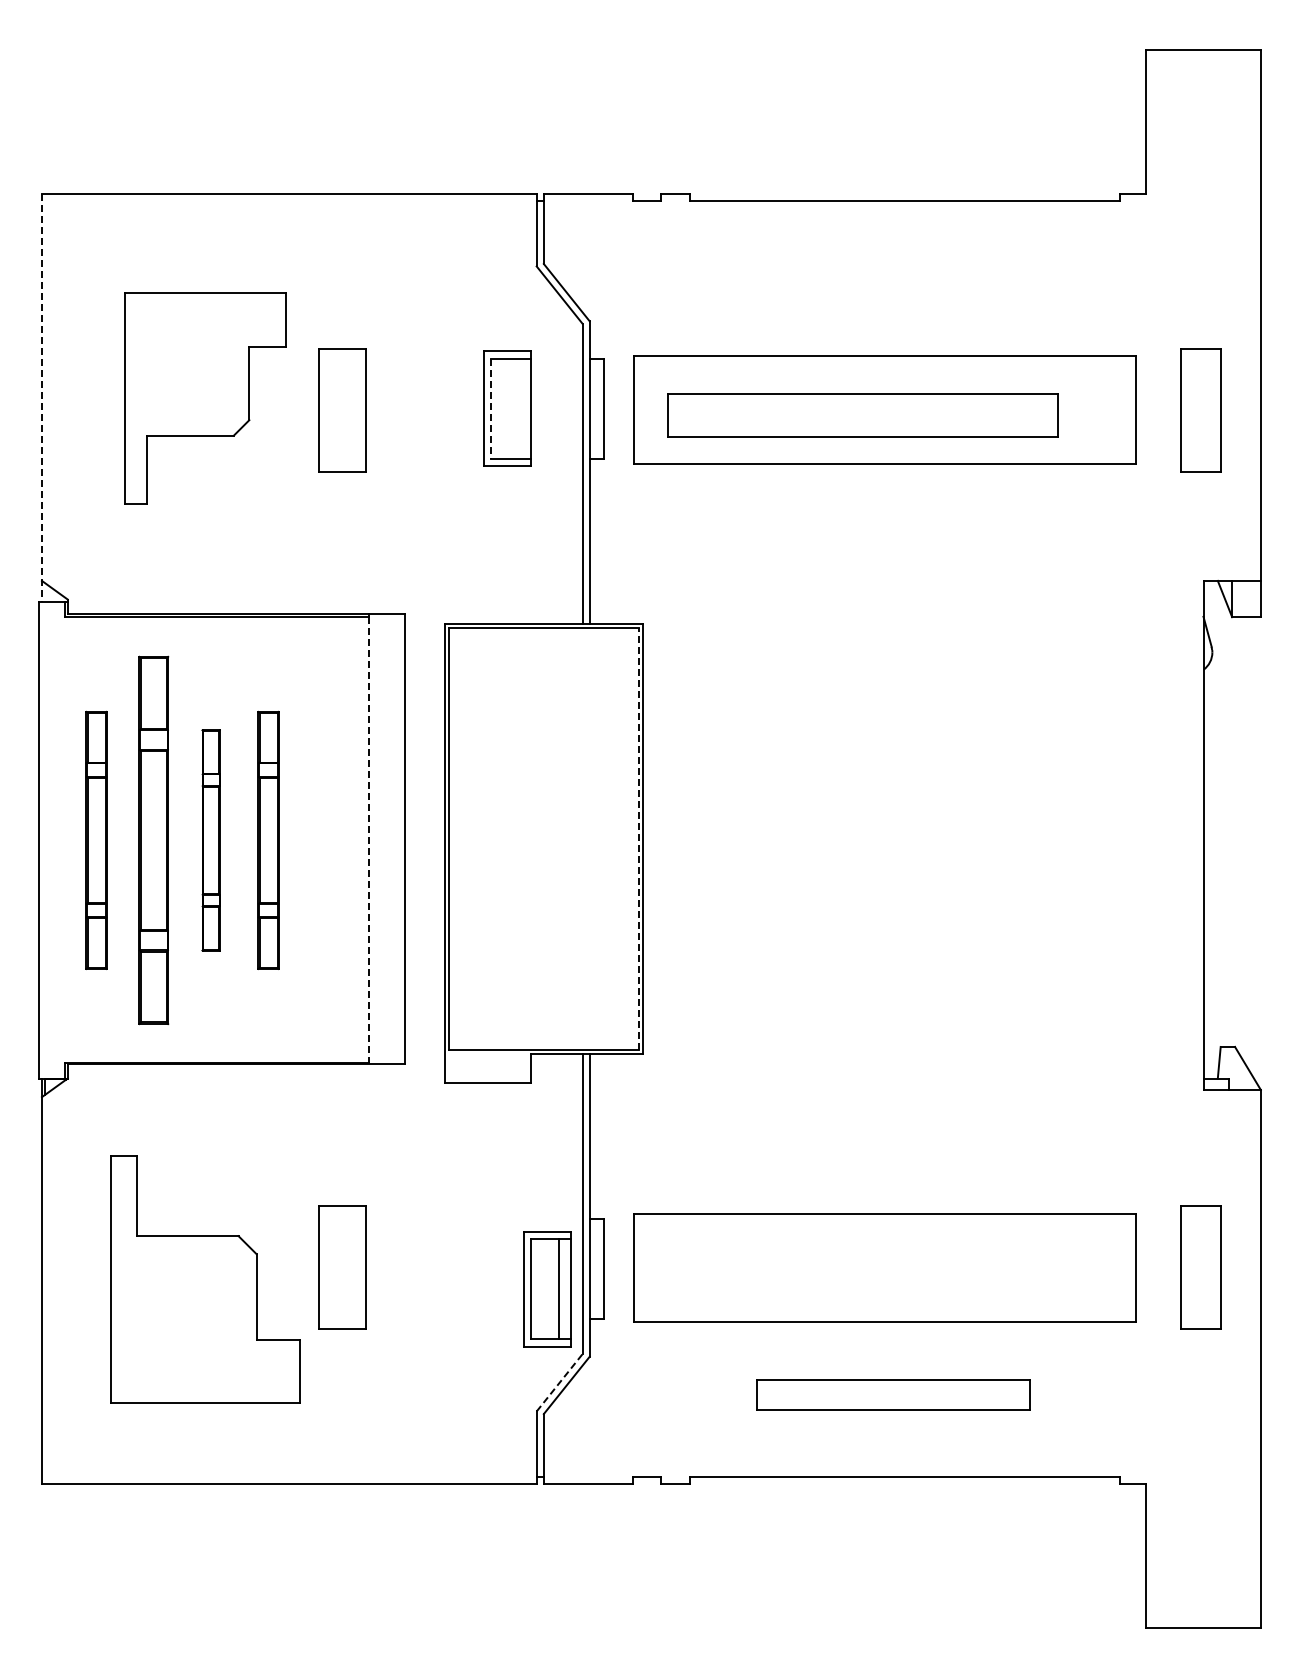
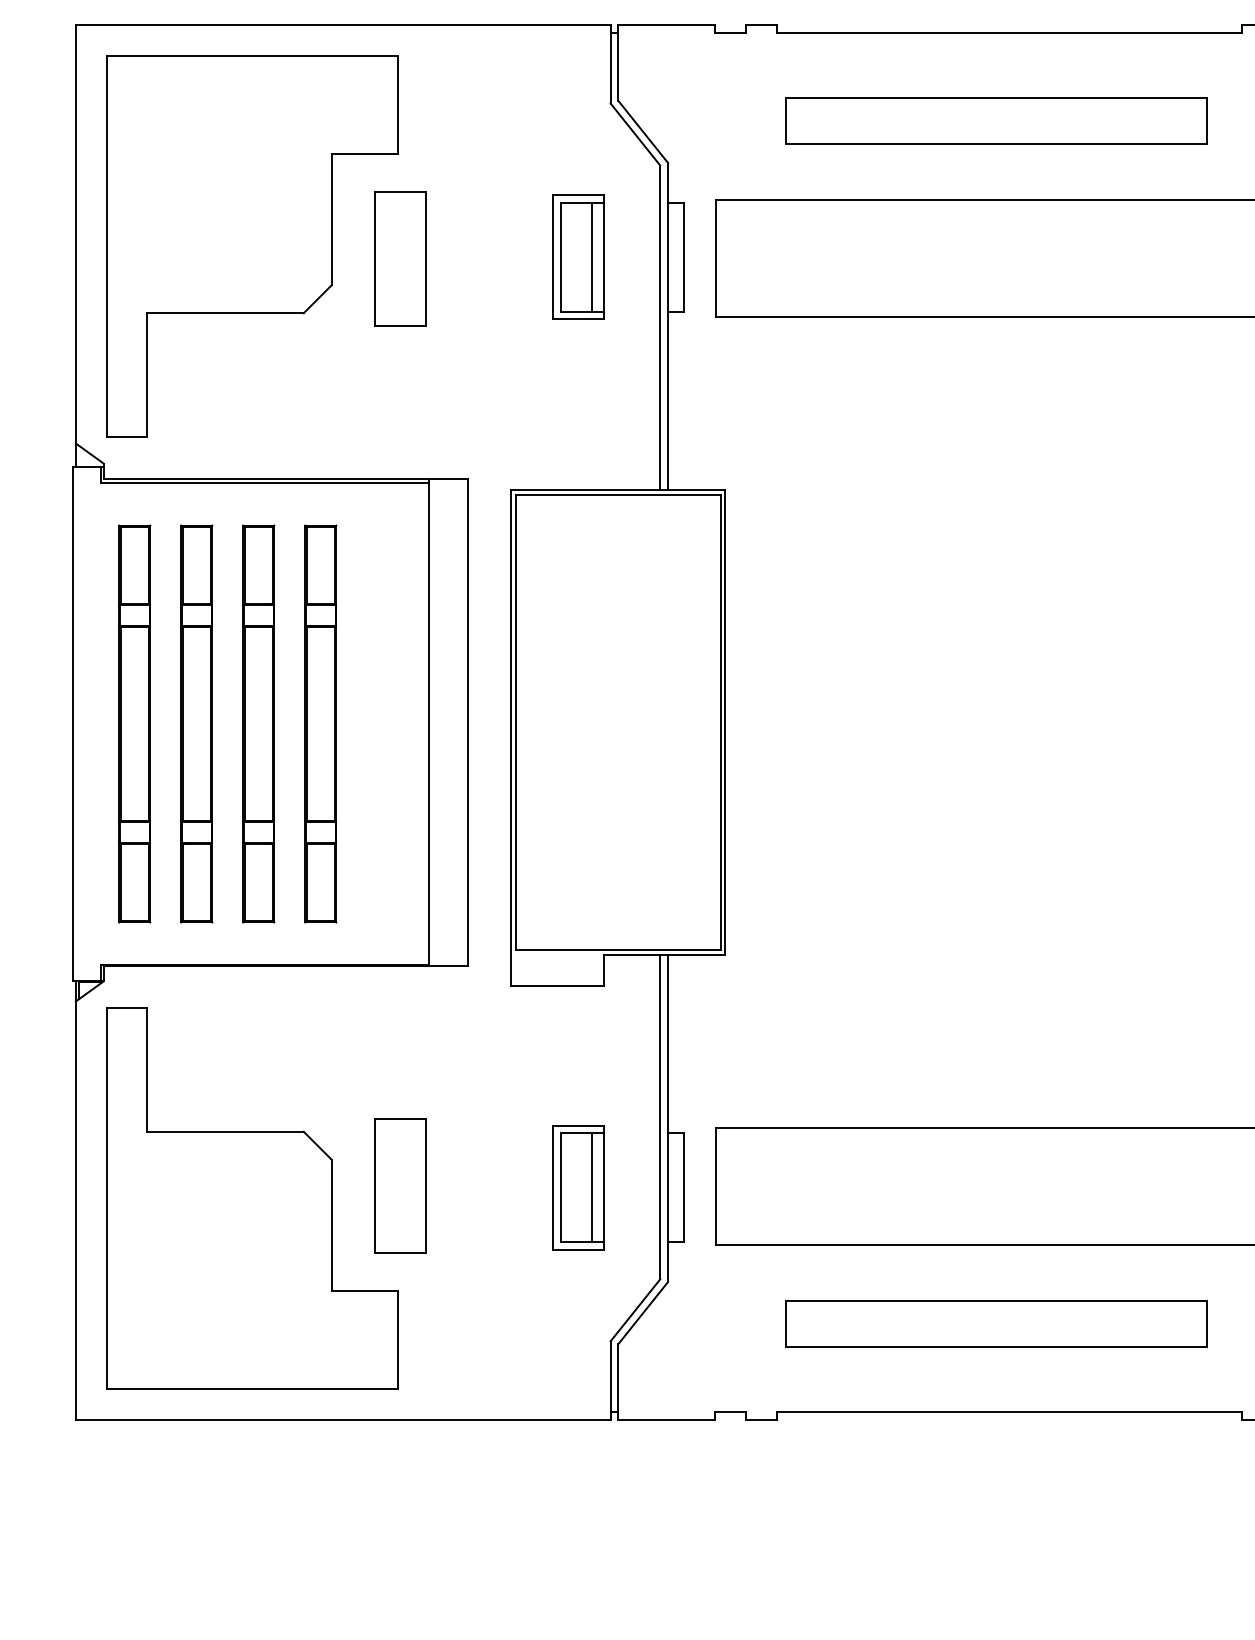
line: (41, 398) -> (75, 246), dashed -> solid
part: (205, 398) -> (252, 246), size x1.67
line: (519, 408) -> (592, 257), added
line: (490, 409) -> (560, 258), dashed -> solid
part: (862, 415) -> (996, 120), moved
line: (638, 839) -> (720, 723), dashed -> solid
part: (96, 840) -> (134, 724), size x1.43
part: (210, 840) -> (258, 724), size x1.67
part: (268, 840) -> (320, 724), size x1.43
line: (368, 840) -> (428, 724), dashed -> solid
part: (205, 1279) -> (252, 1198), size x1.43
part: (547, 1289) -> (579, 1187), moved
line: (559, 1382) -> (635, 1309), dashed -> solid
part: (893, 1395) -> (996, 1324), size x1.43

